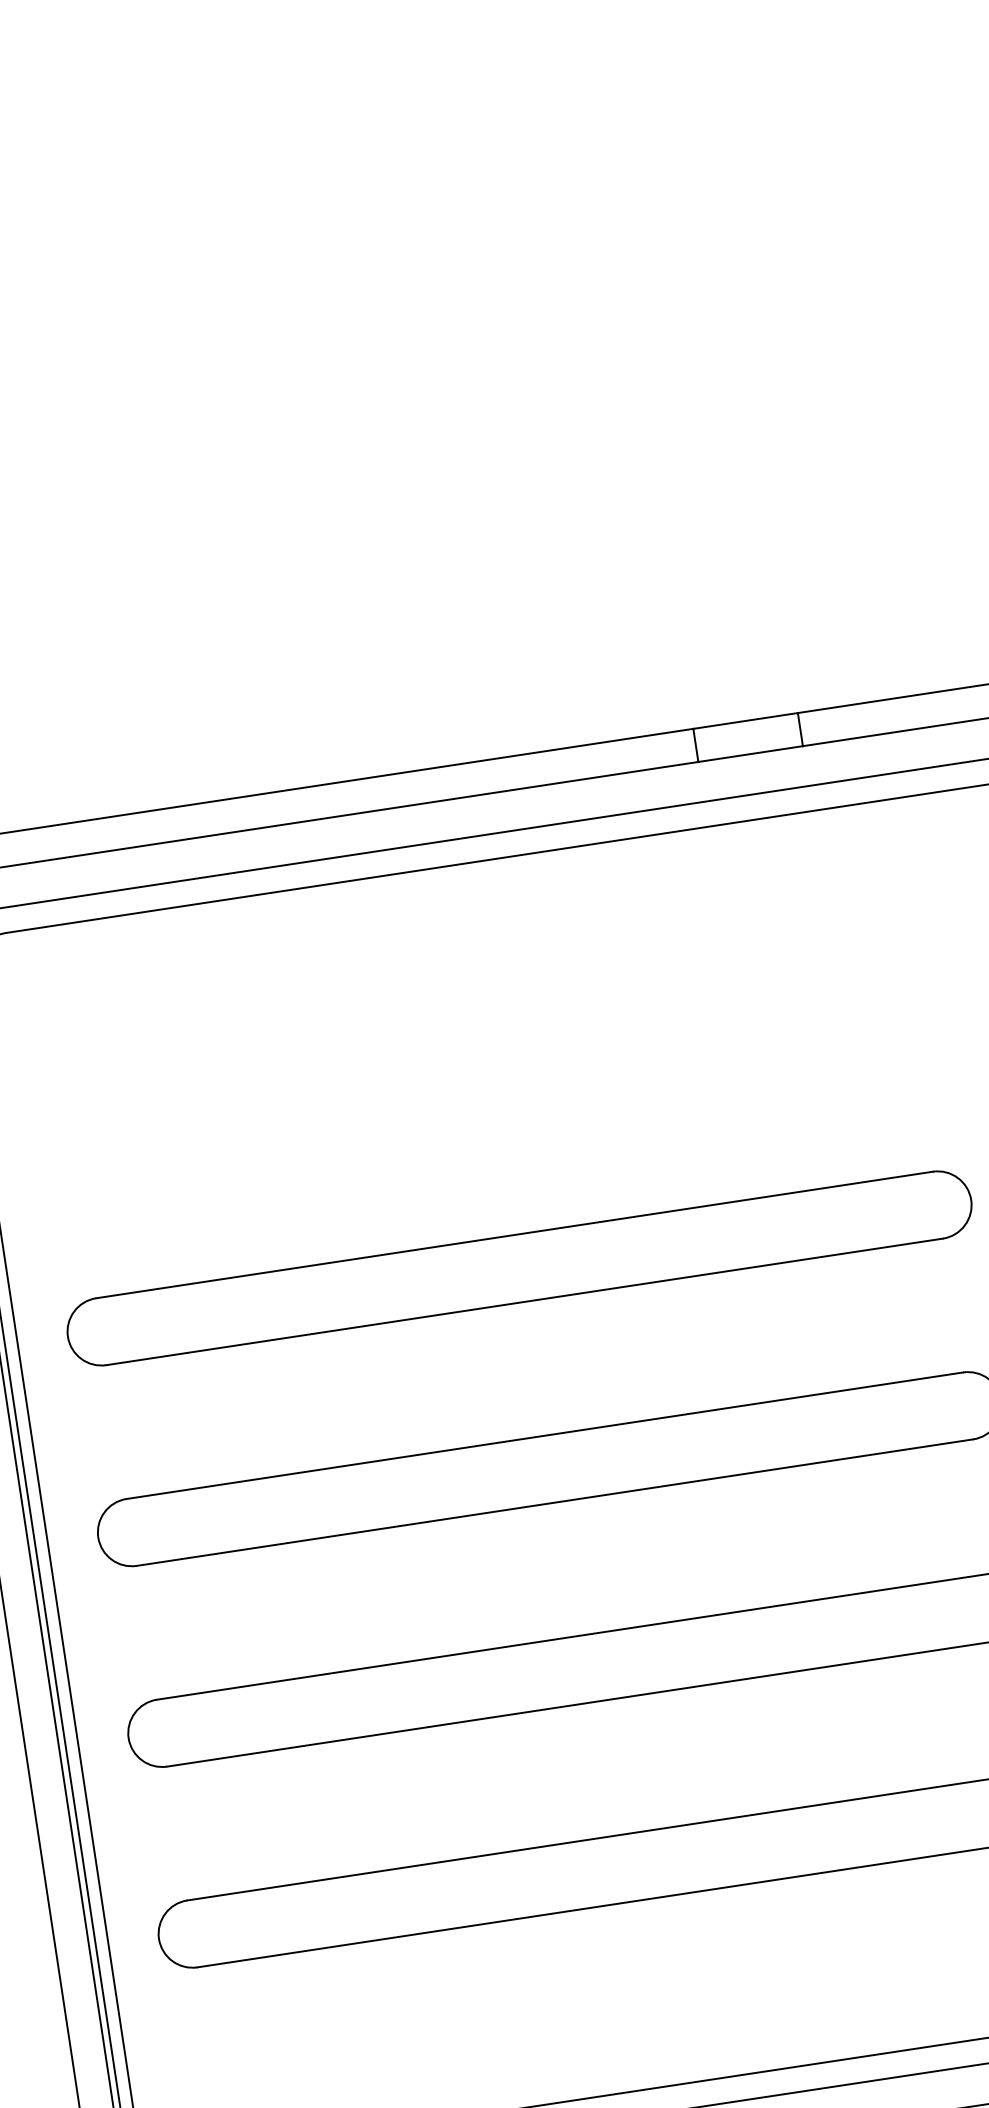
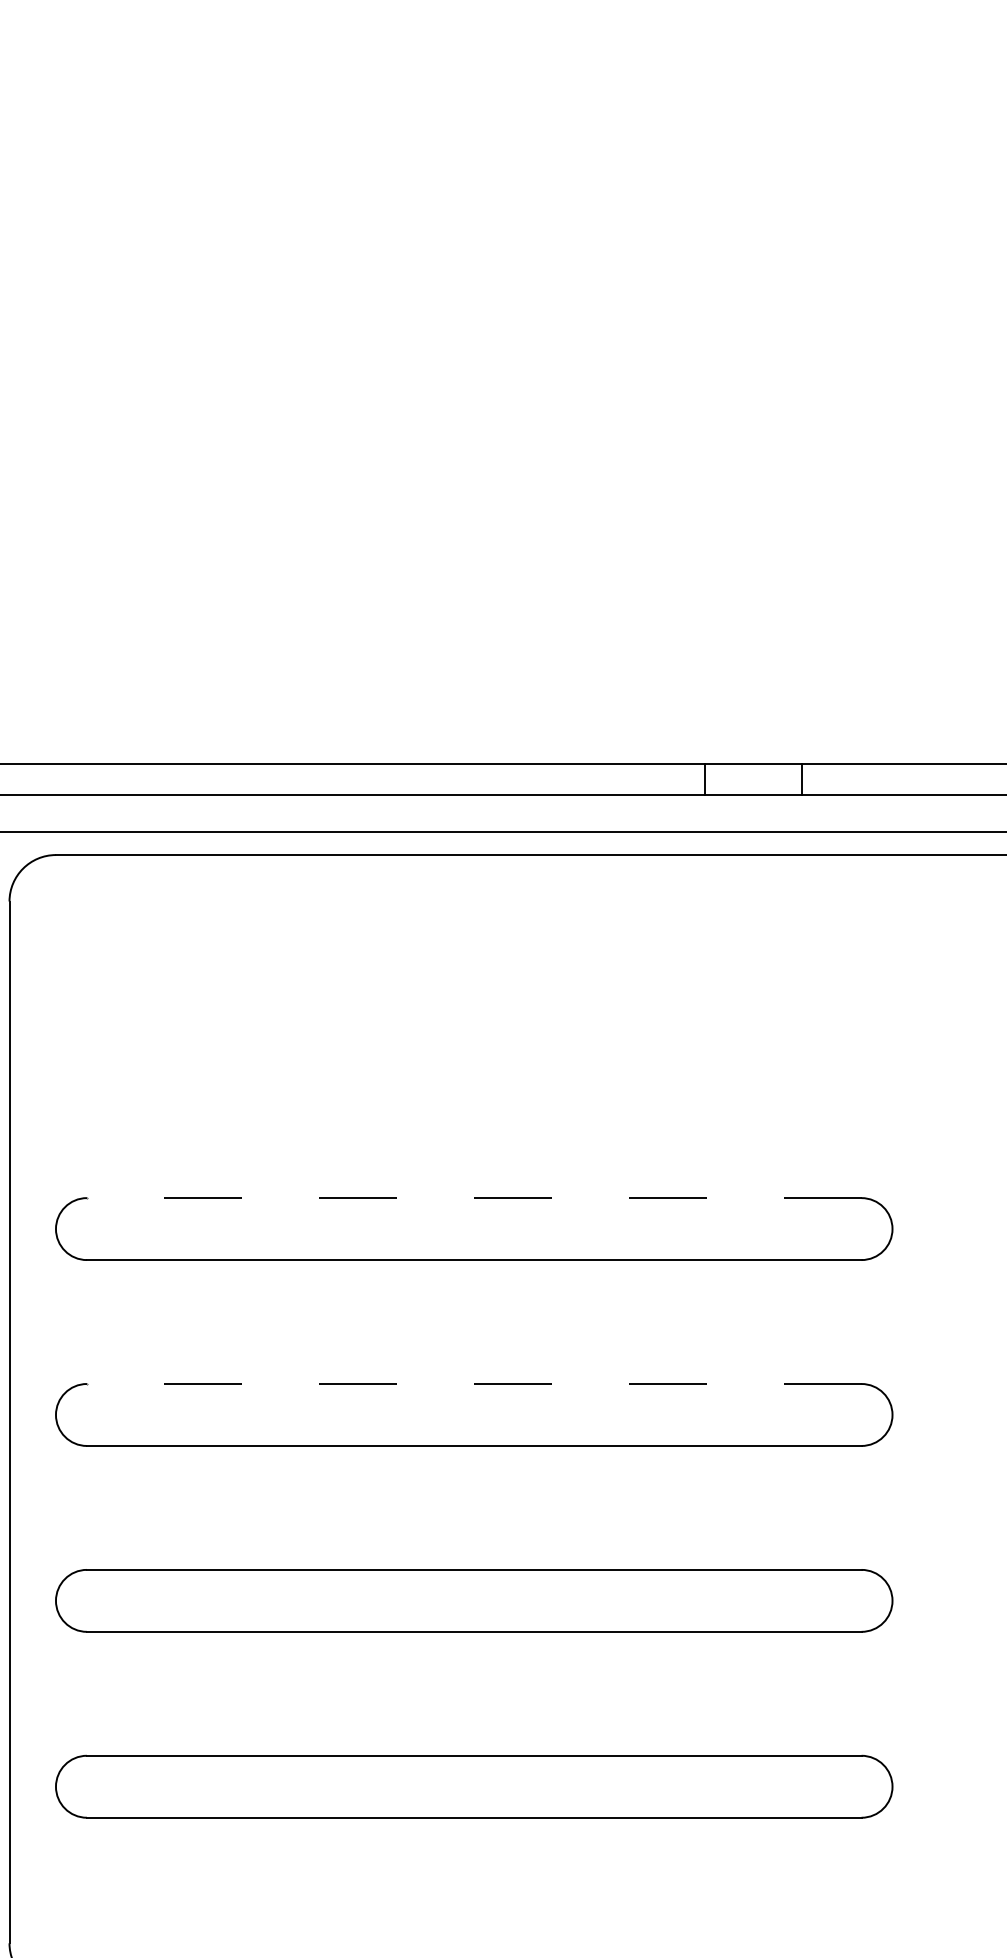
line: (513, 1235) -> (473, 1198), solid -> dashed
line: (544, 1436) -> (473, 1384), solid -> dashed

